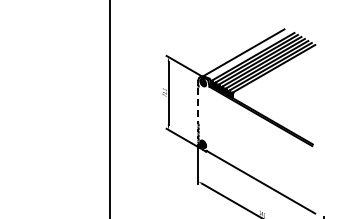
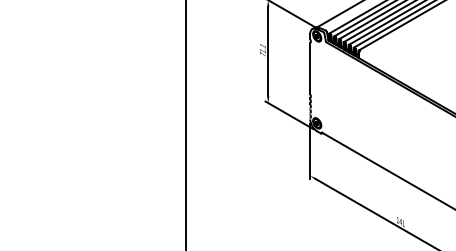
line: (198, 105) -> (310, 68), dashed -> solid

